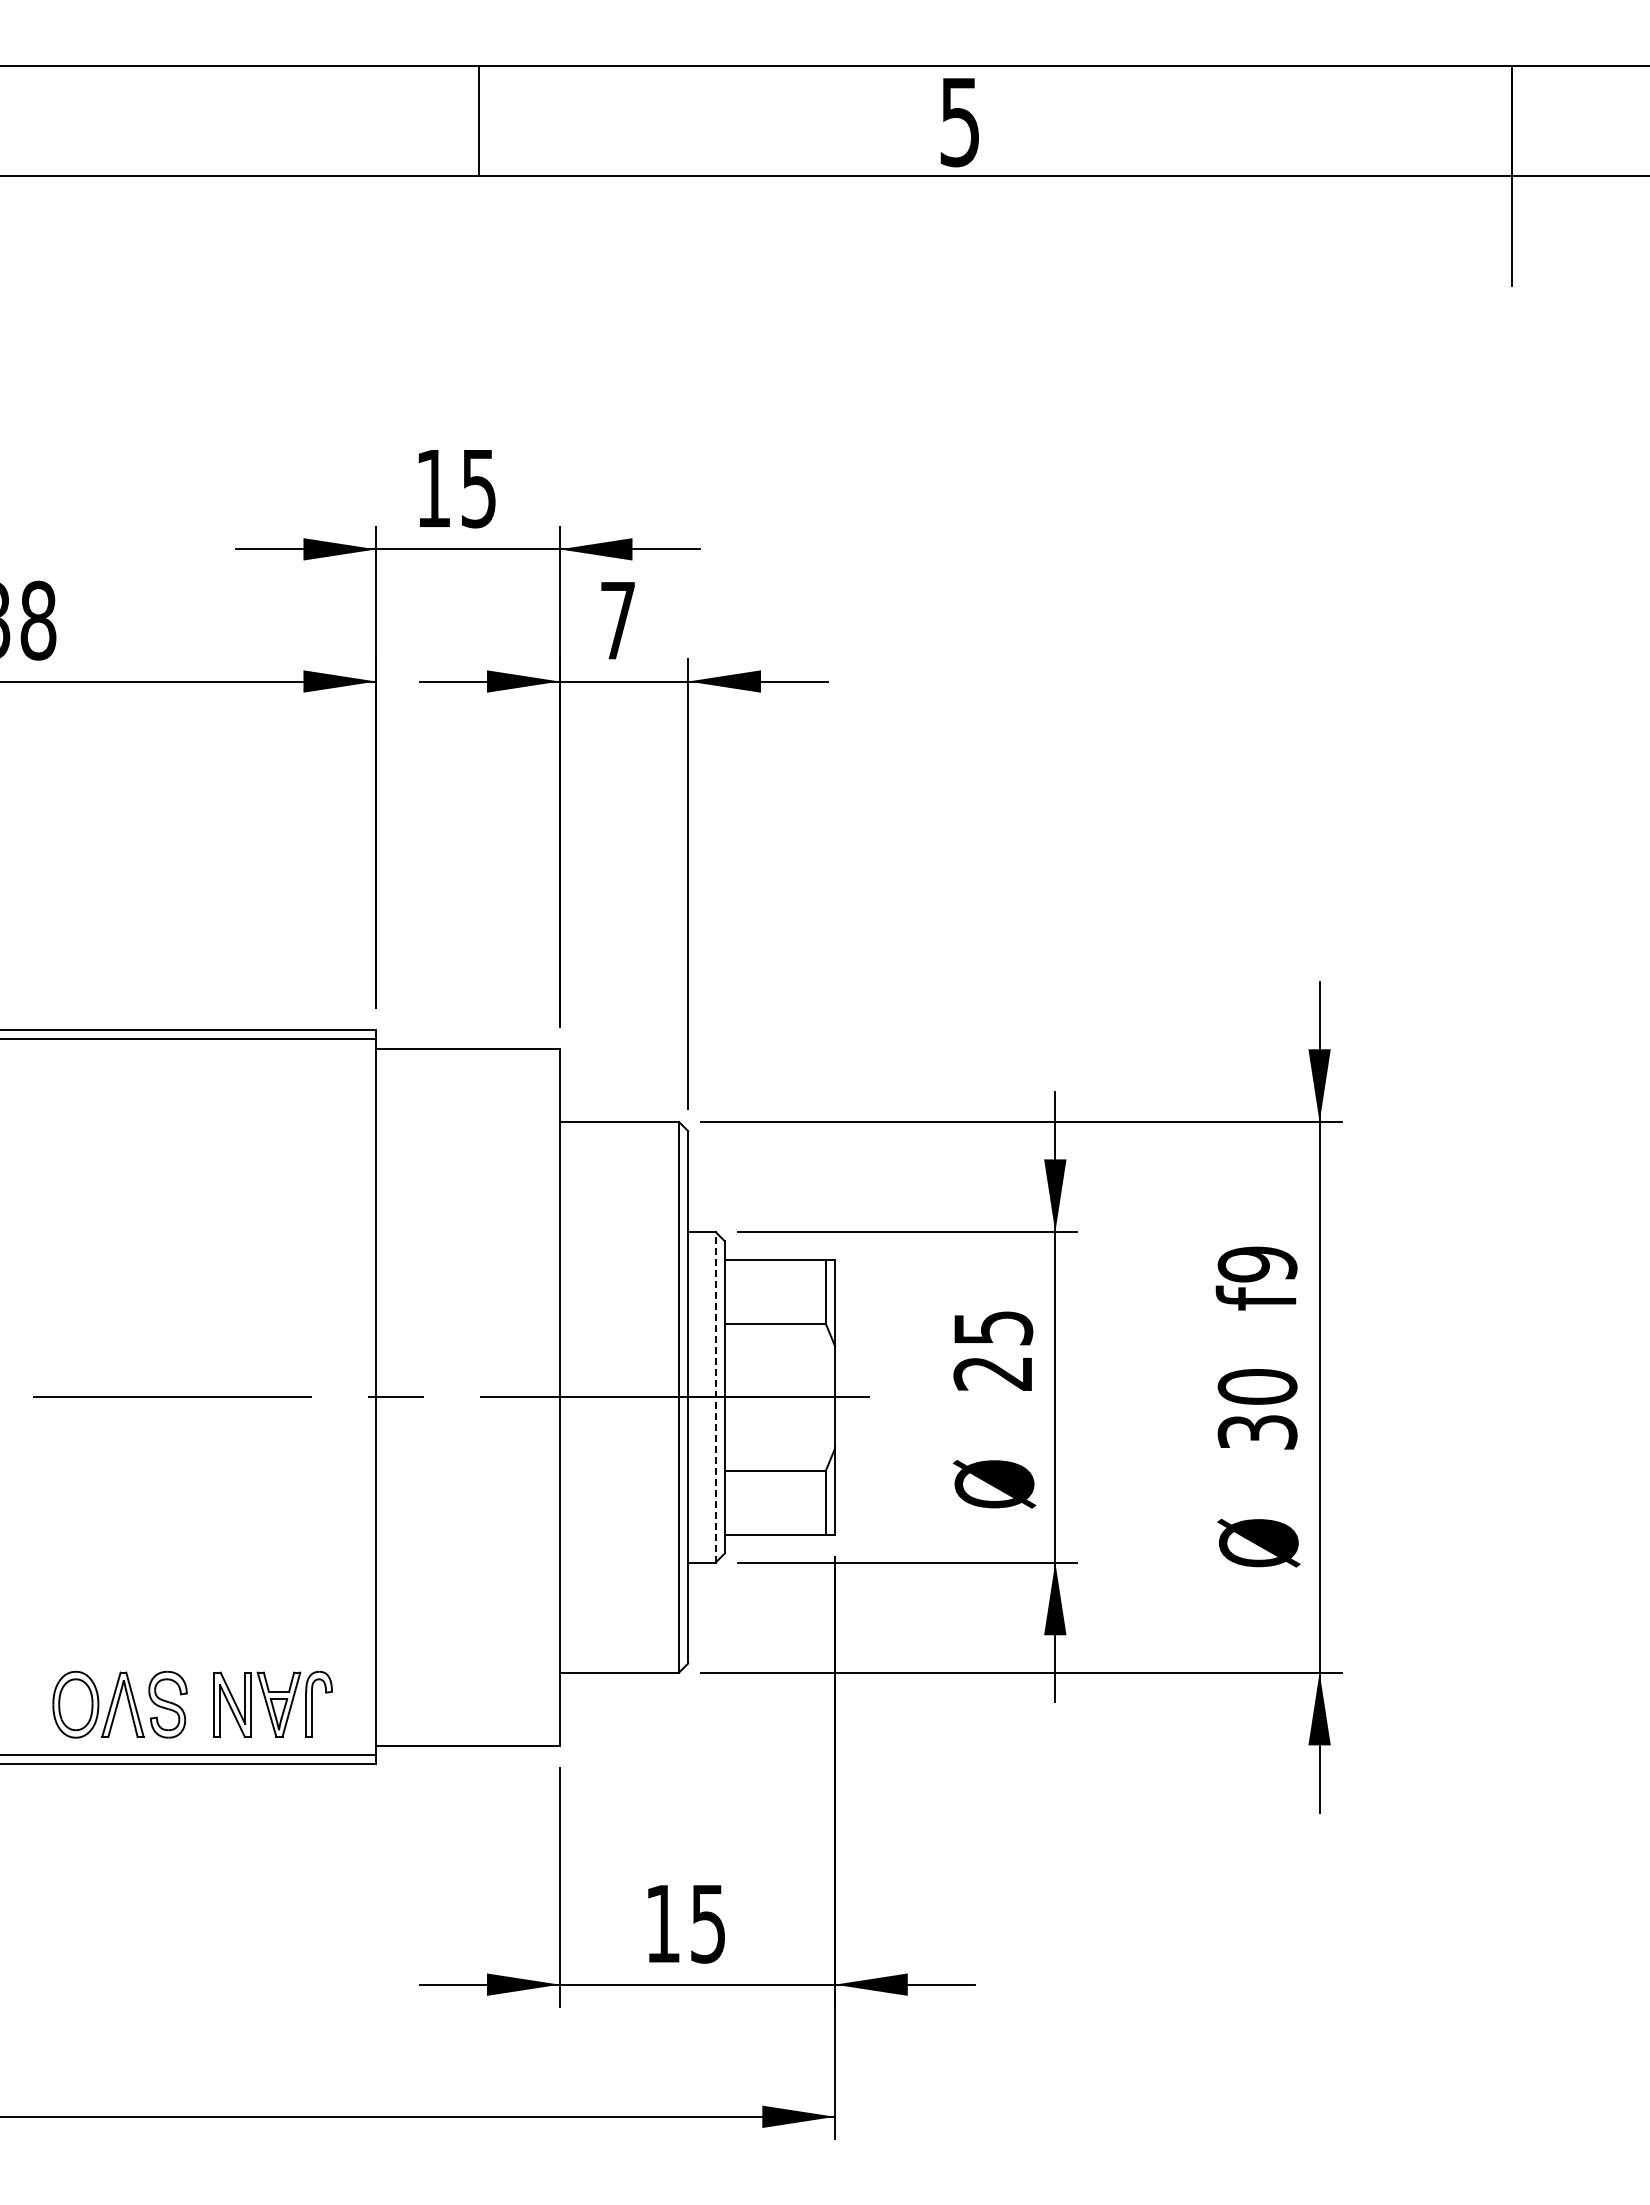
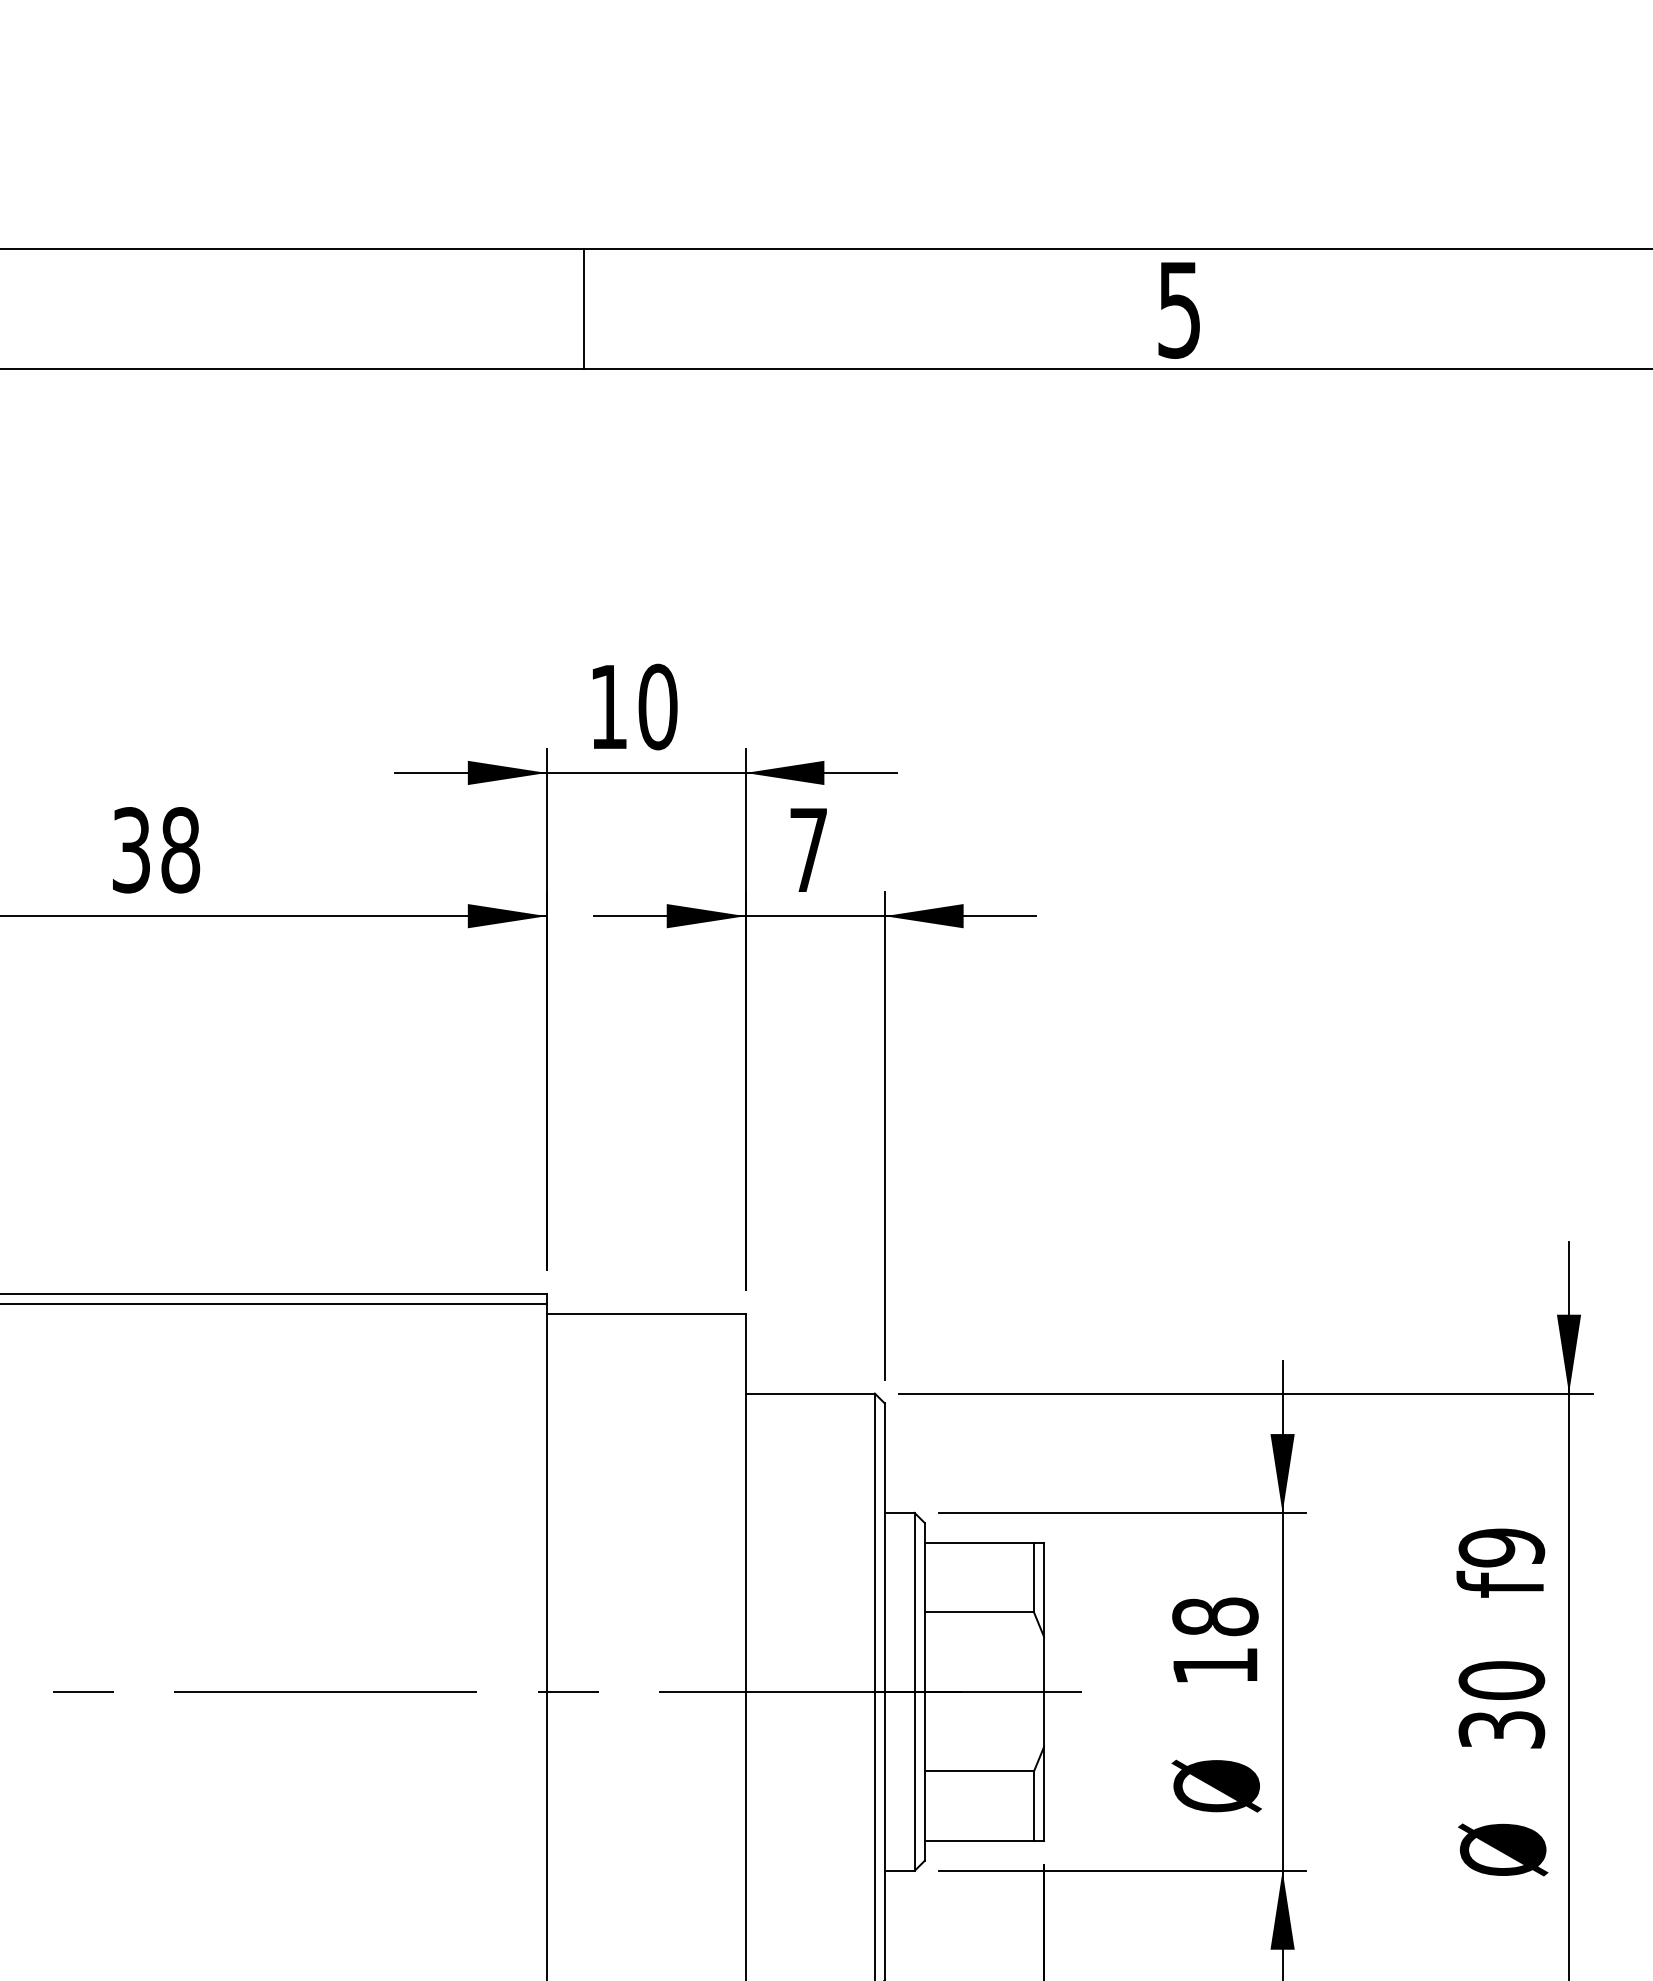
line: (478, 121) -> (583, 309), moved
text: (478, 488) -> (657, 706), 15 -> 10
text: (993, 1350) -> (1215, 1641), 25 -> 18
line: (715, 1396) -> (914, 1690), dashed -> solid

